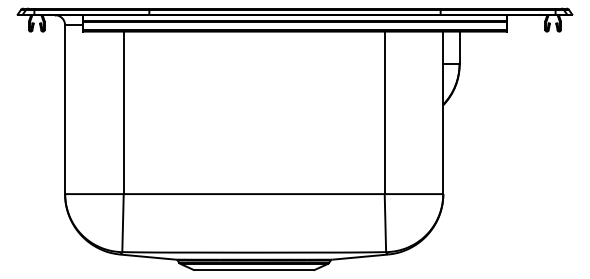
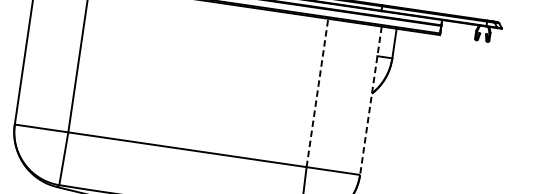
line: (384, 112) -> (317, 92), solid -> dashed
line: (443, 113) -> (371, 101), solid -> dashed

